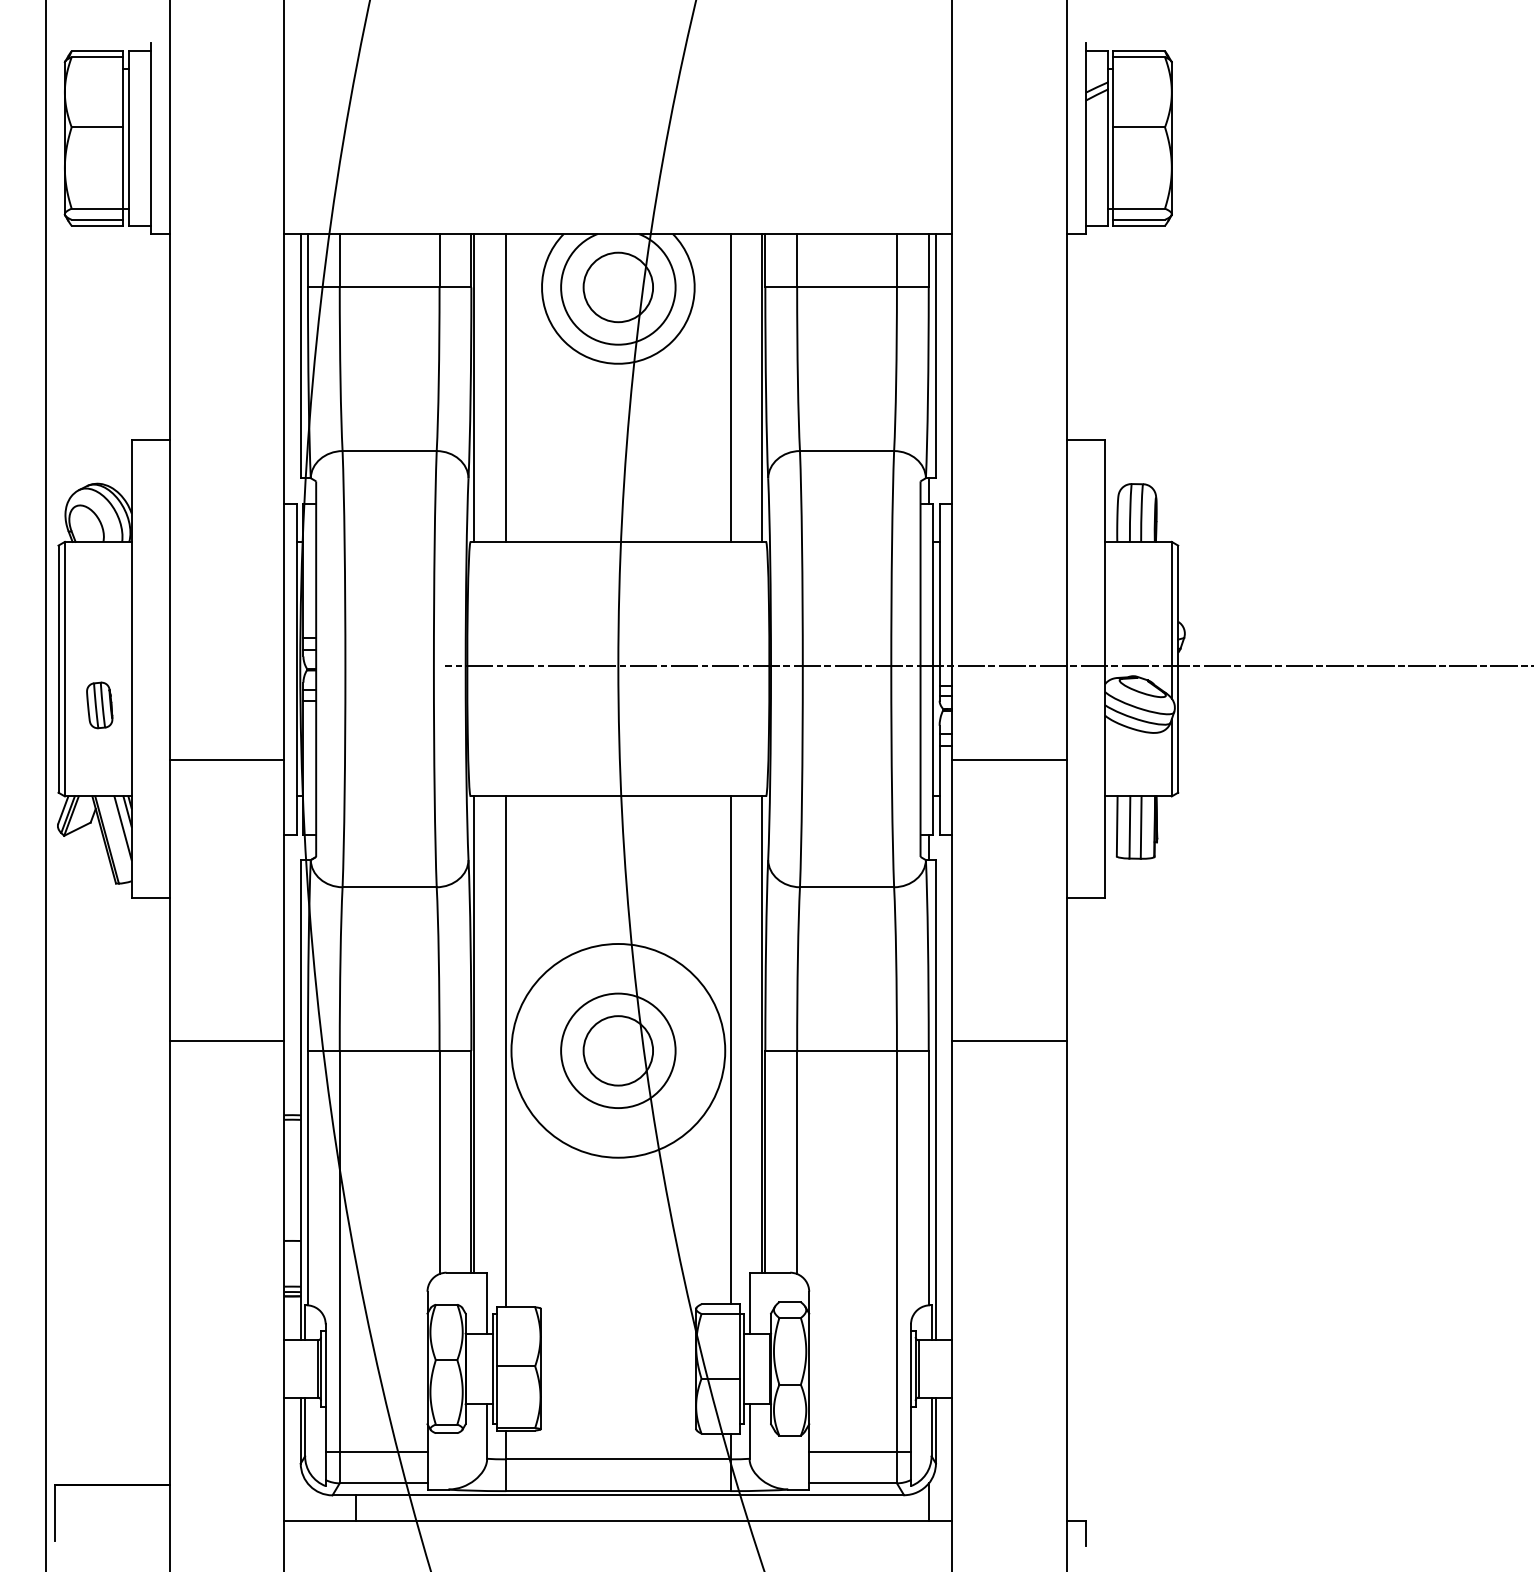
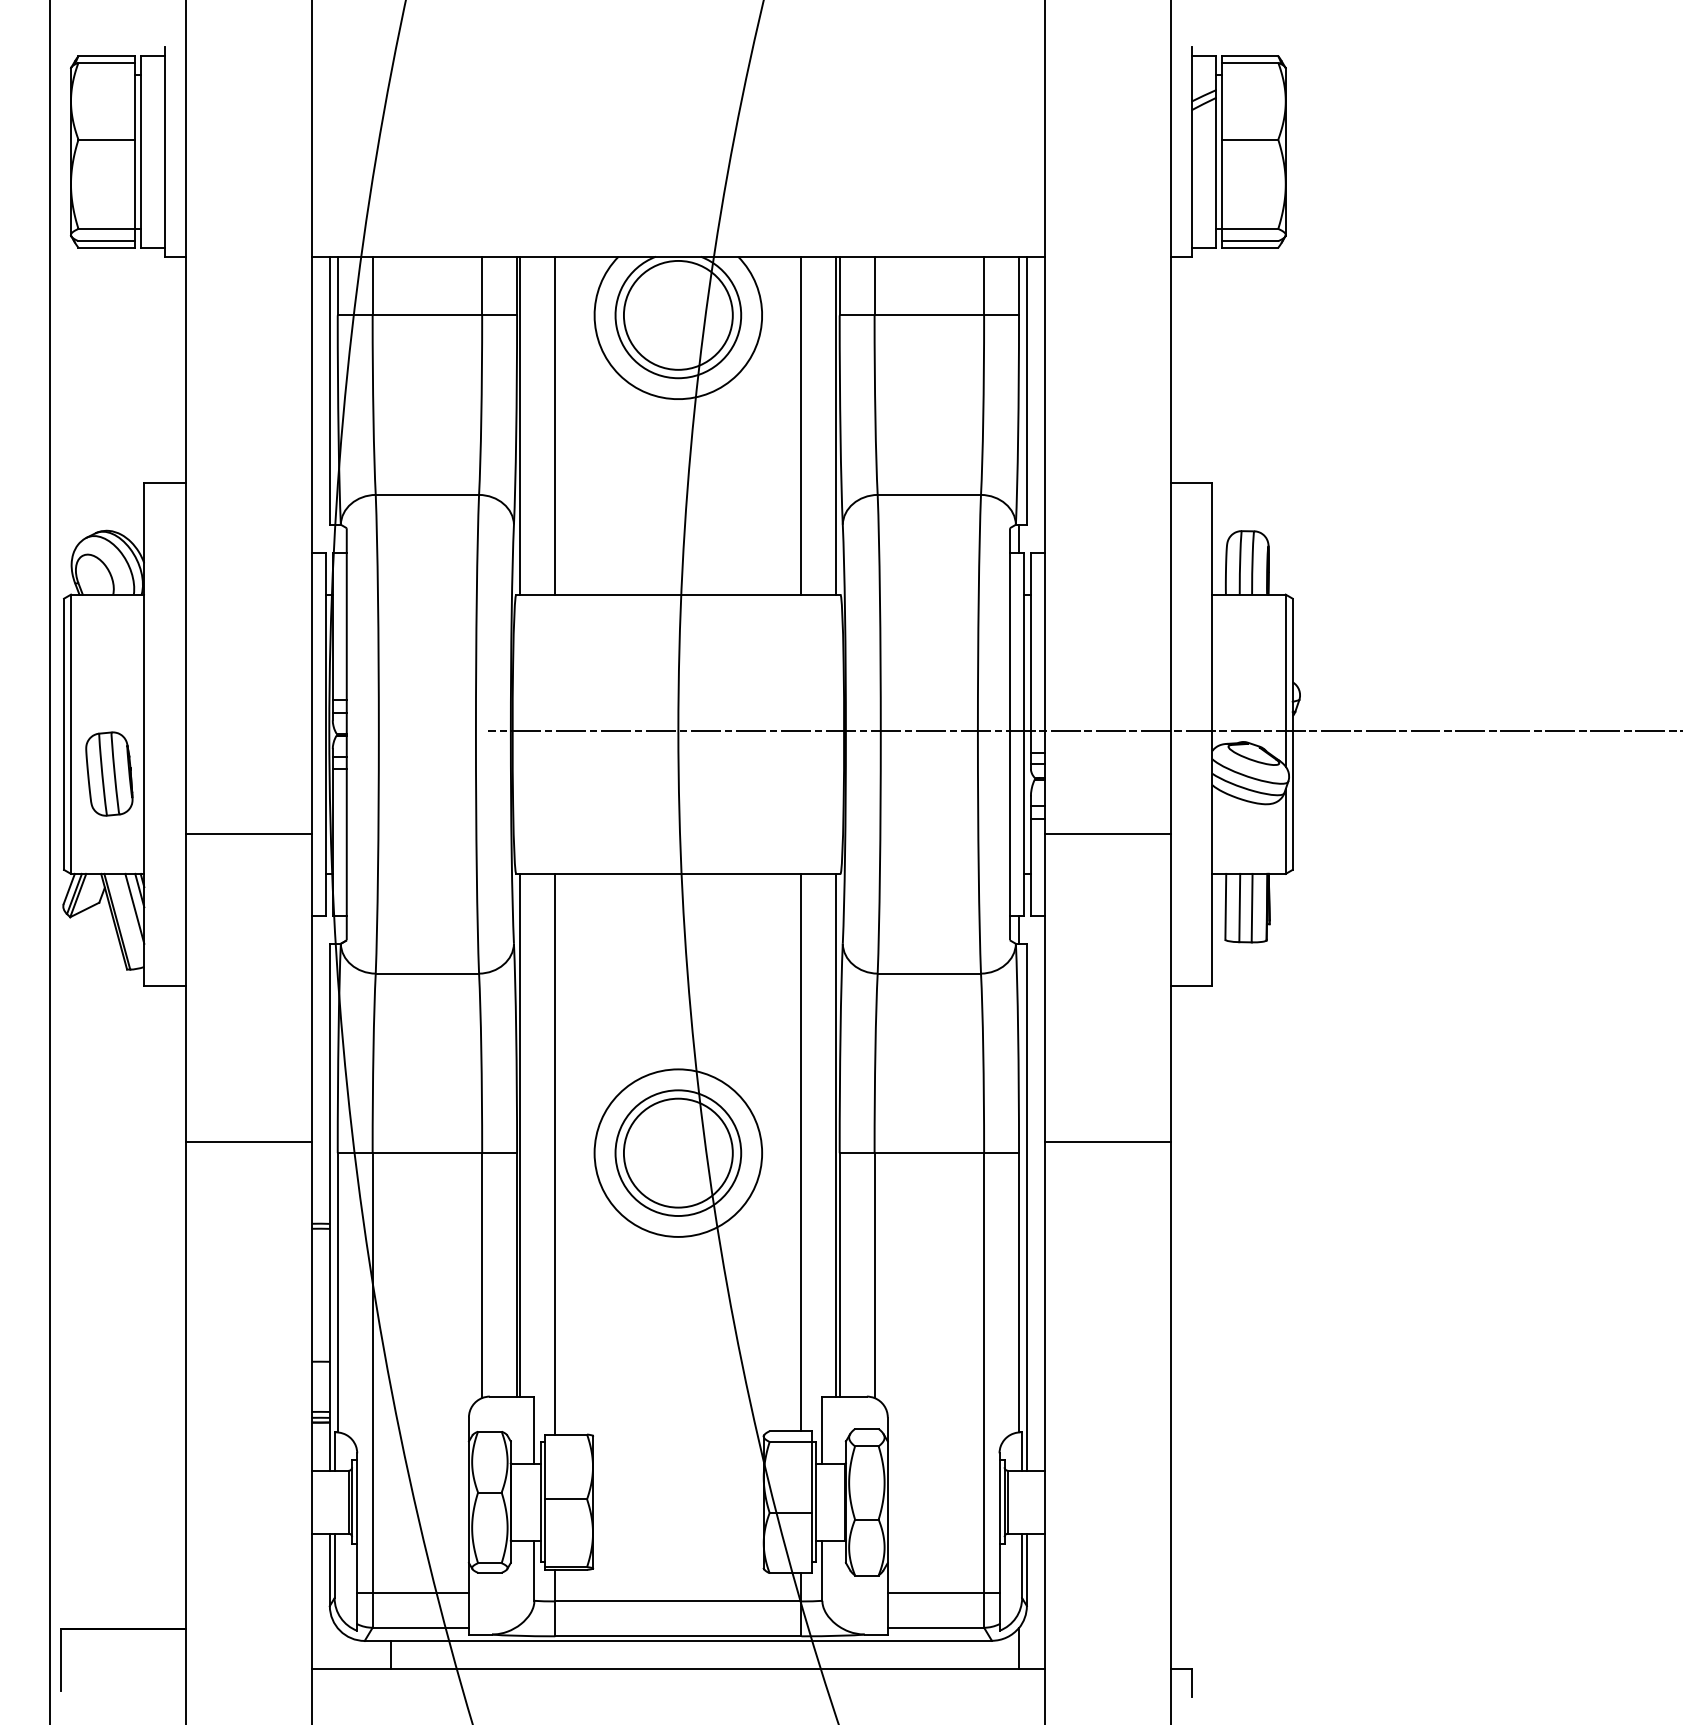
circle: (617, 287) -> (677, 315), size x1.43
part: (99, 705) -> (108, 774), size x1.67
circle: (617, 1050) -> (677, 1152), size x1.43
circle: (618, 1050) -> (678, 1152), size x0.71

